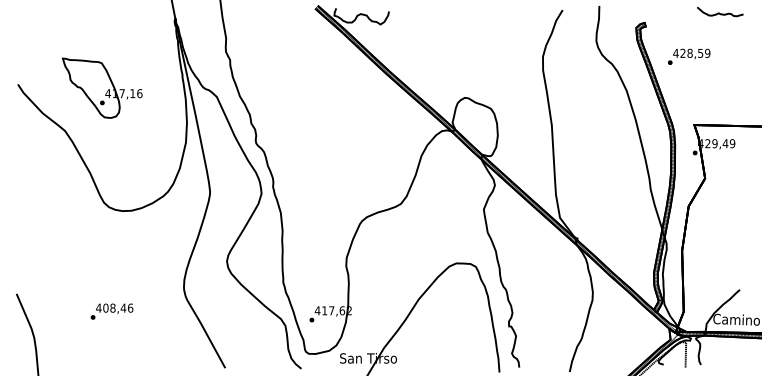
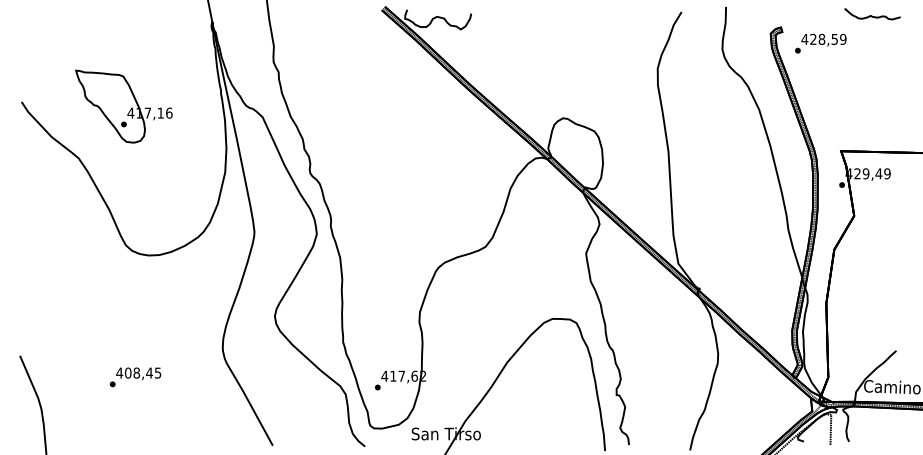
text: (688, 56) -> (820, 43), moved
text: (130, 307) -> (157, 372), 408,46 -> 408,45

